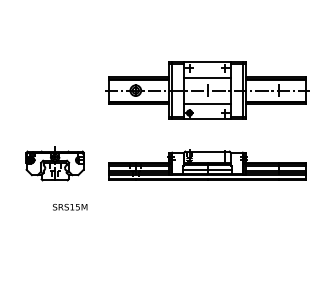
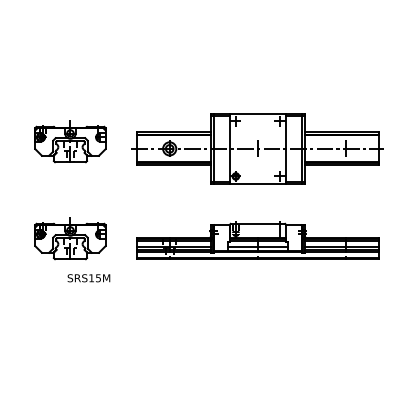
line: (207, 78) -> (257, 133), removed
part: (55, 84) -> (70, 141), added
line: (207, 103) -> (257, 164), removed
text: (69, 207) -> (88, 278), moved

